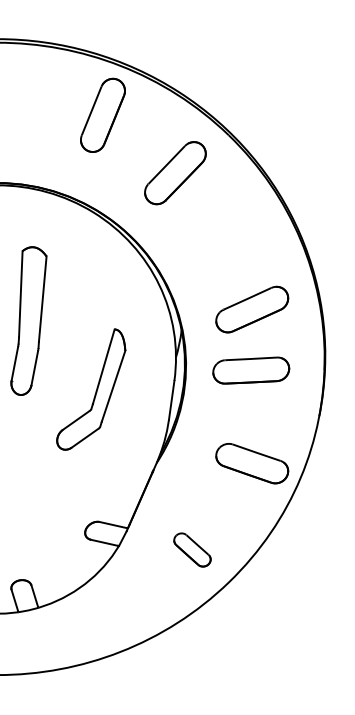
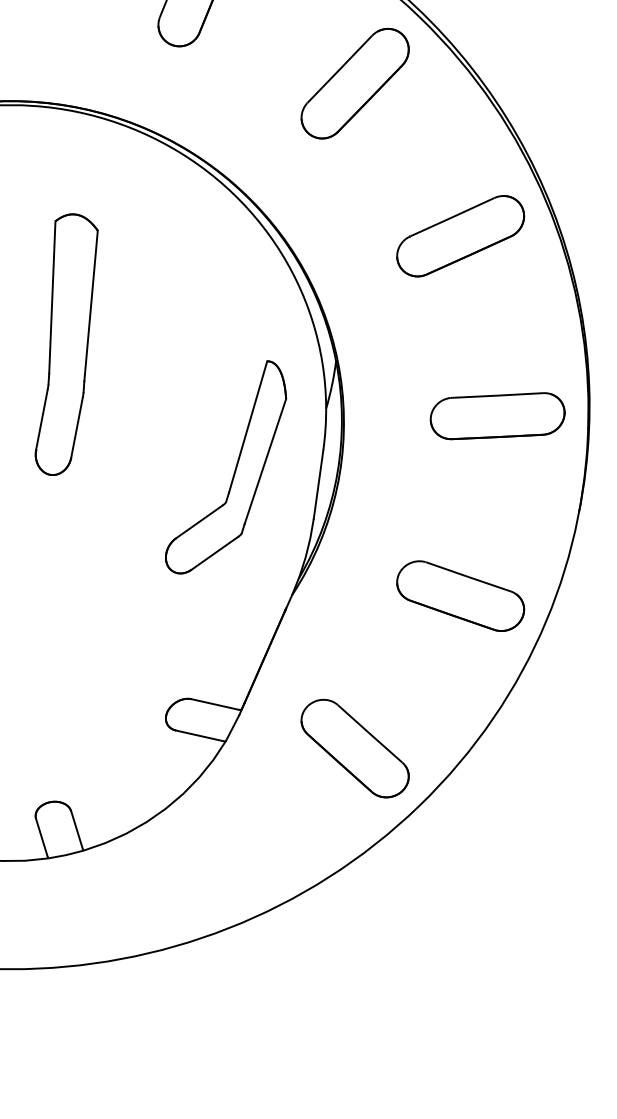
part: (175, 173) -> (355, 84), moved
part: (252, 309) -> (461, 236), moved
part: (251, 370) -> (498, 415), moved
part: (91, 389) -> (226, 467), moved
part: (192, 549) -> (355, 747), size x1.67

